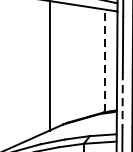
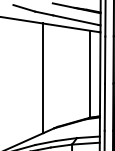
line: (104, 61) -> (89, 74), dashed -> solid
line: (122, 100) -> (104, 107), dashed -> solid

